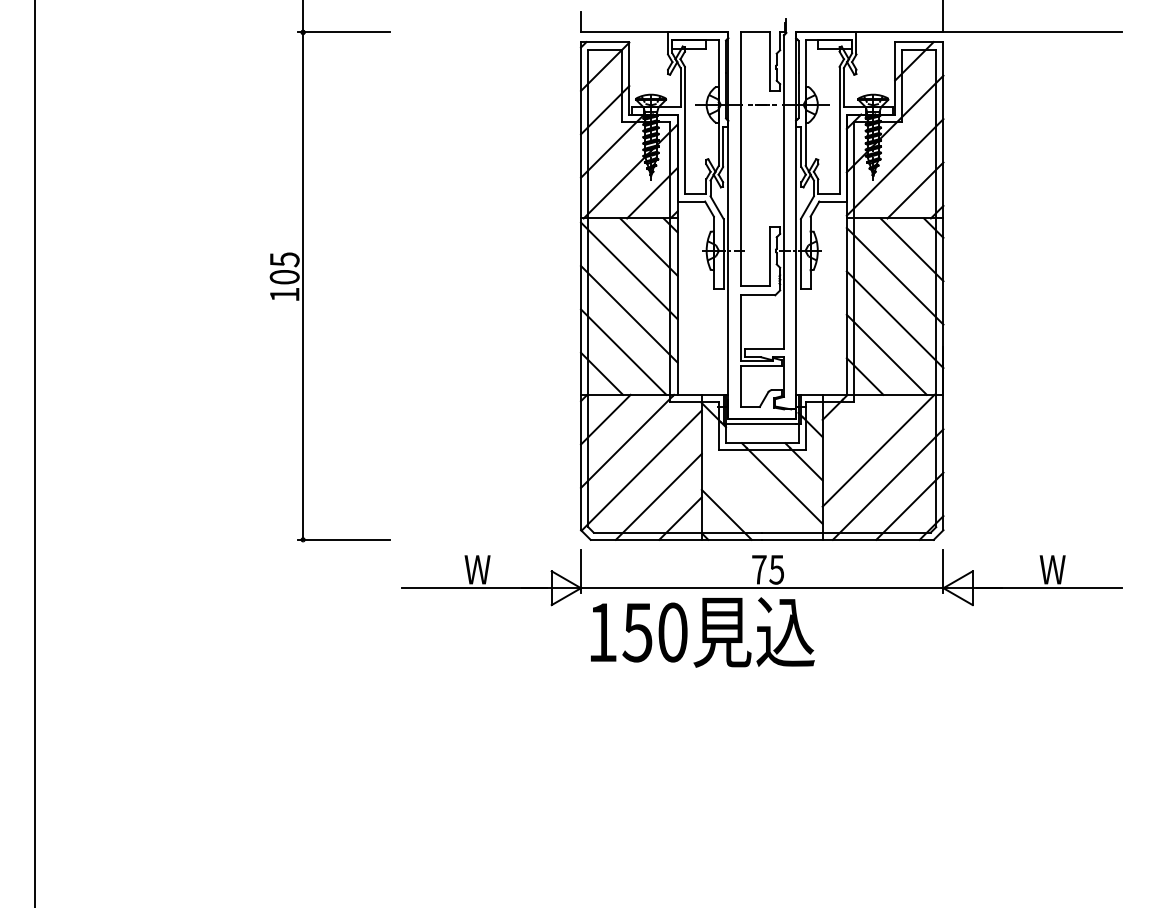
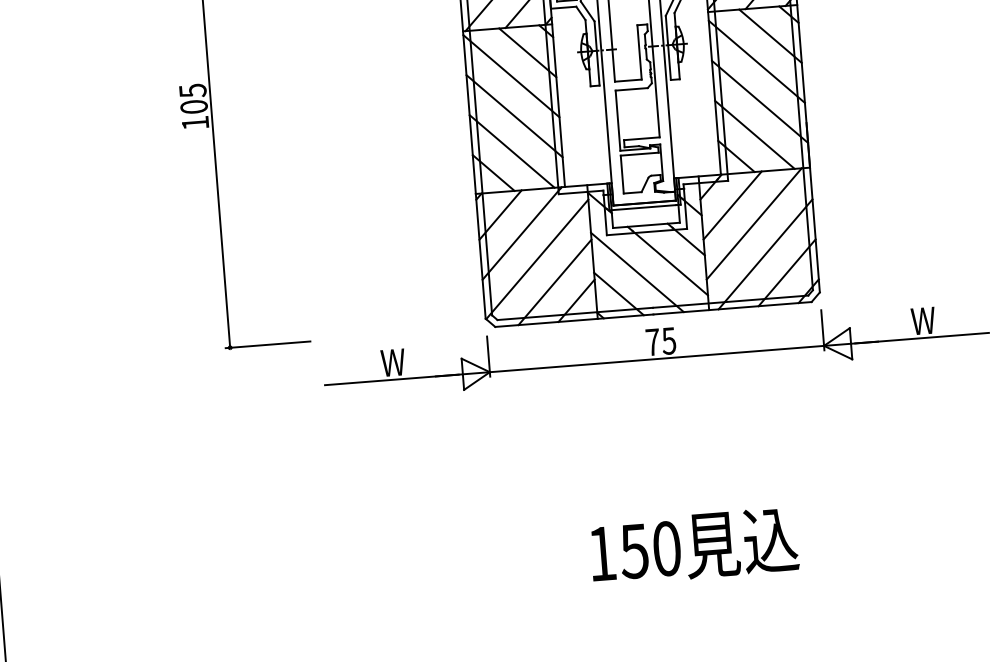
line: (856, 428) -> (732, 204), added
line: (748, 492) -> (637, 271), added
text: (702, 632) -> (694, 546), moved

